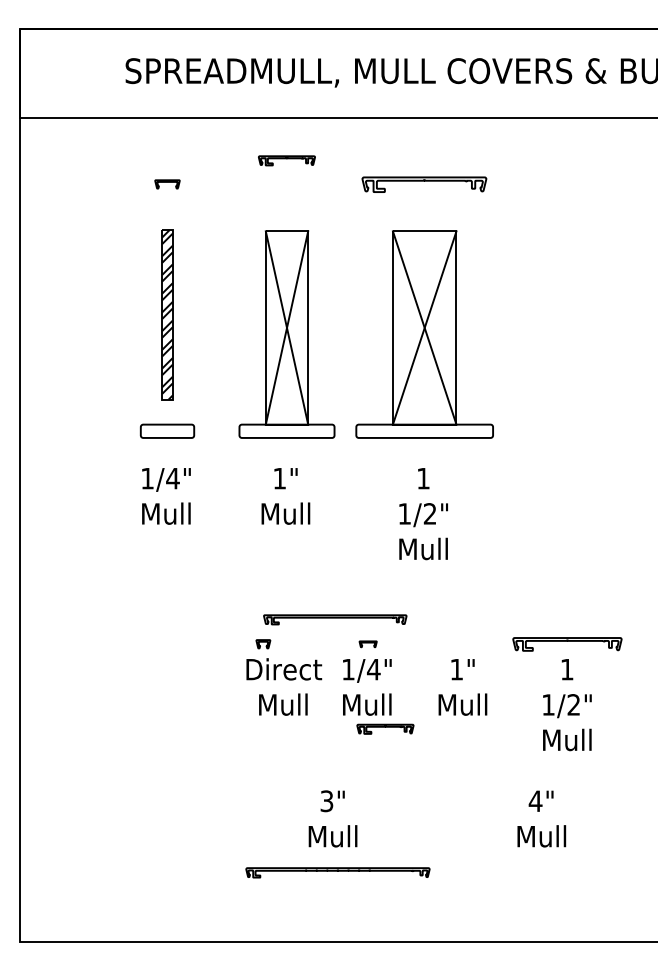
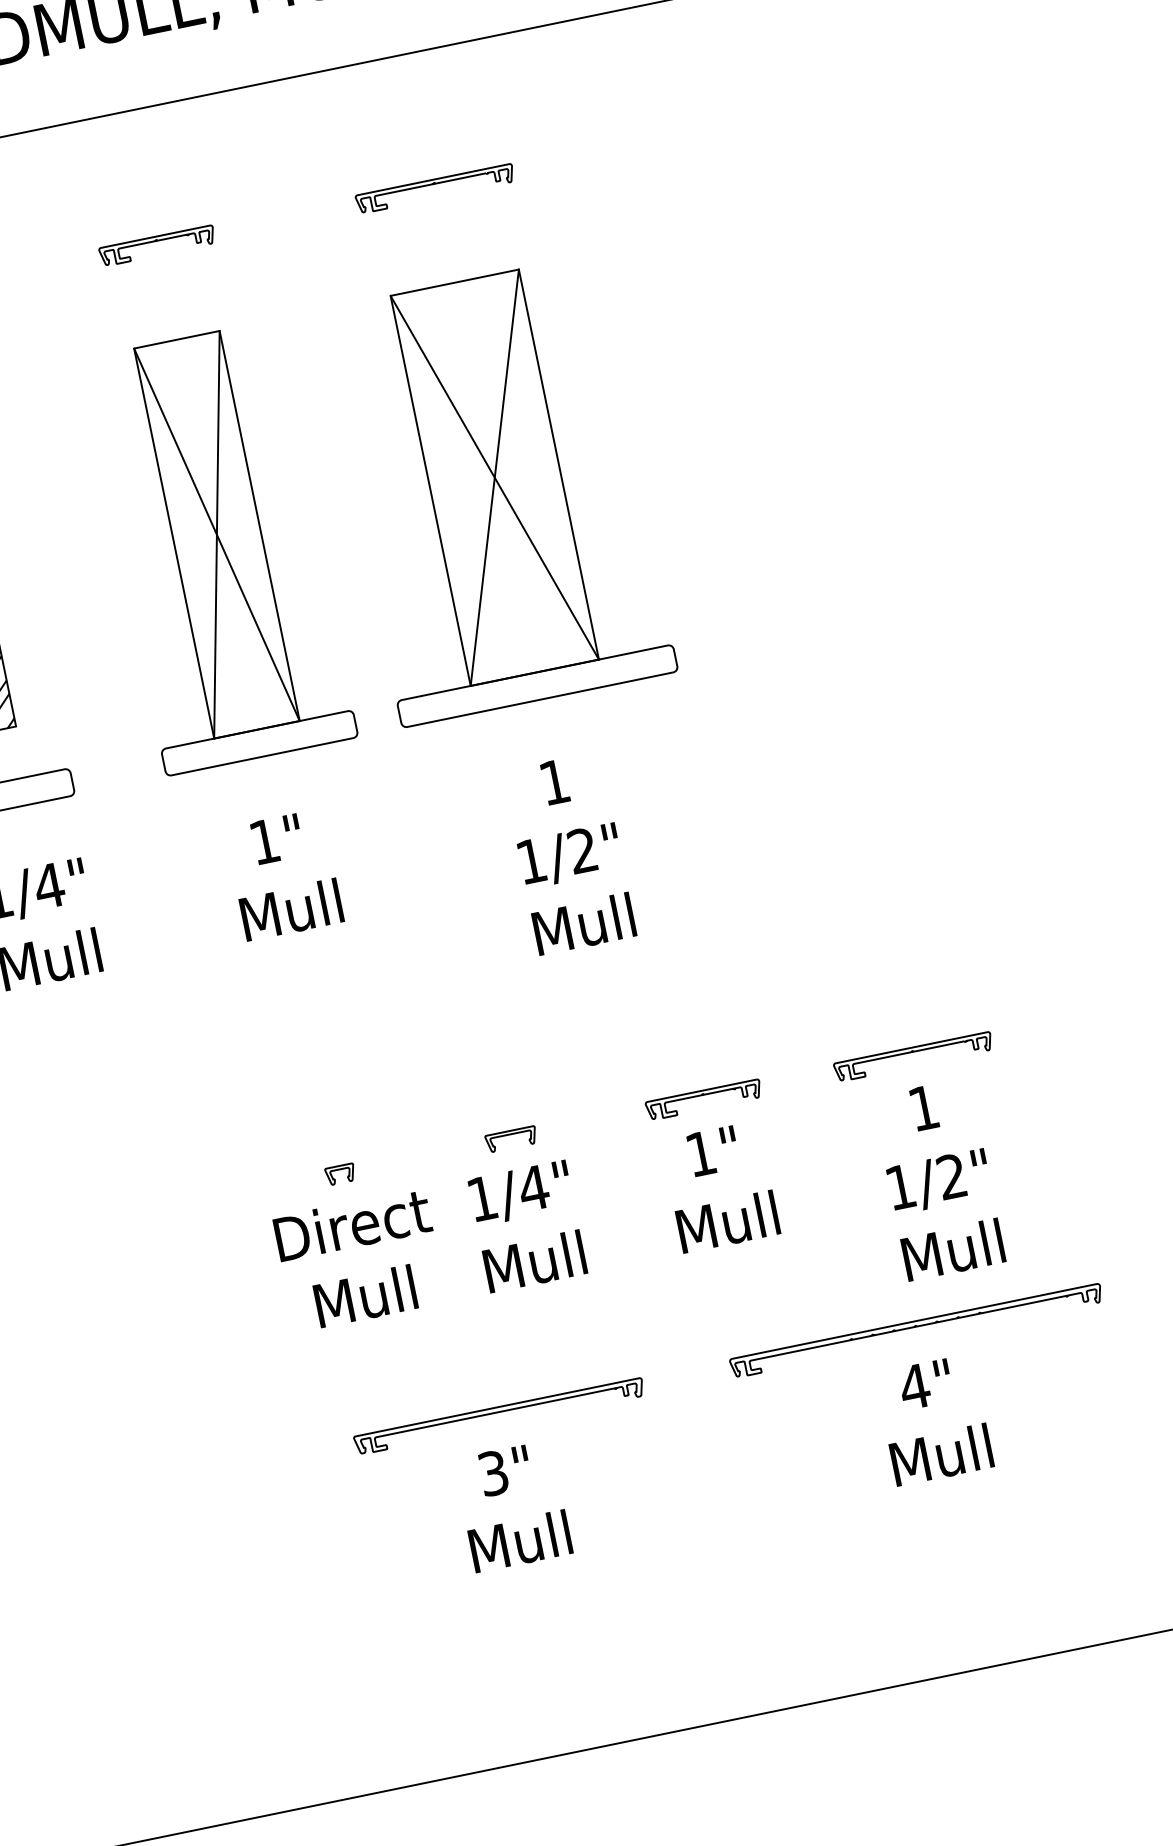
part: (286, 160) -> (156, 245), moved
part: (424, 184) -> (434, 188), size x0.62
part: (335, 619) -> (499, 1415), moved
part: (566, 643) -> (911, 1055), size x0.71
part: (263, 644) -> (340, 1174), moved
part: (368, 644) -> (512, 1139), size x1.43
part: (385, 728) -> (703, 1098), moved
curve: (337, 871) -> (915, 1328), moved

